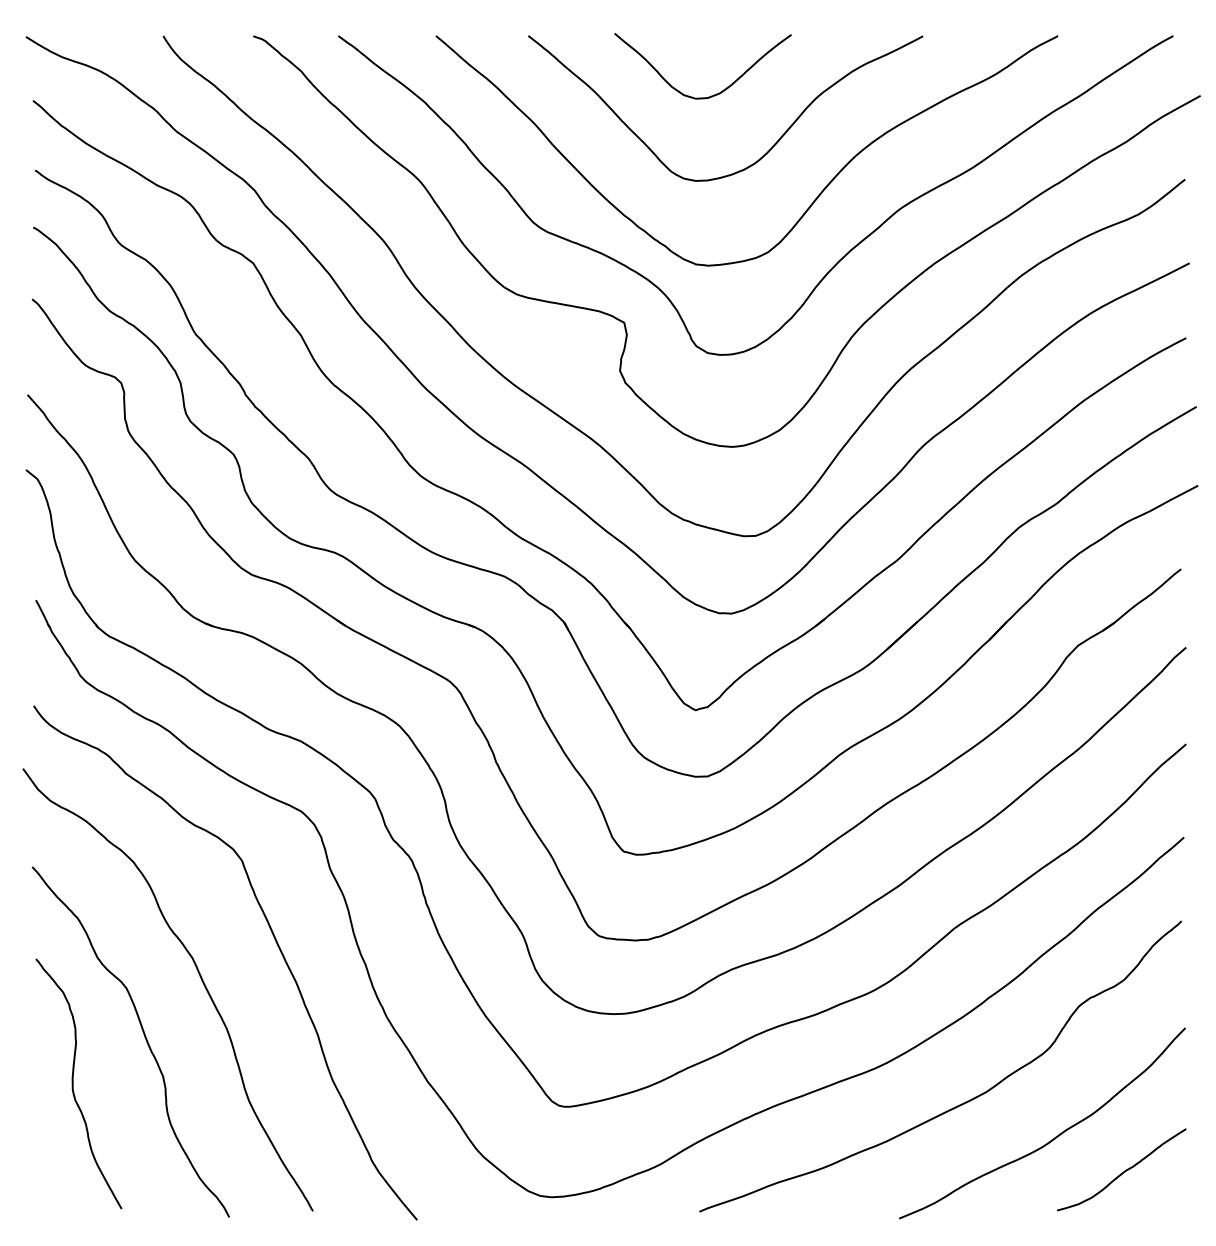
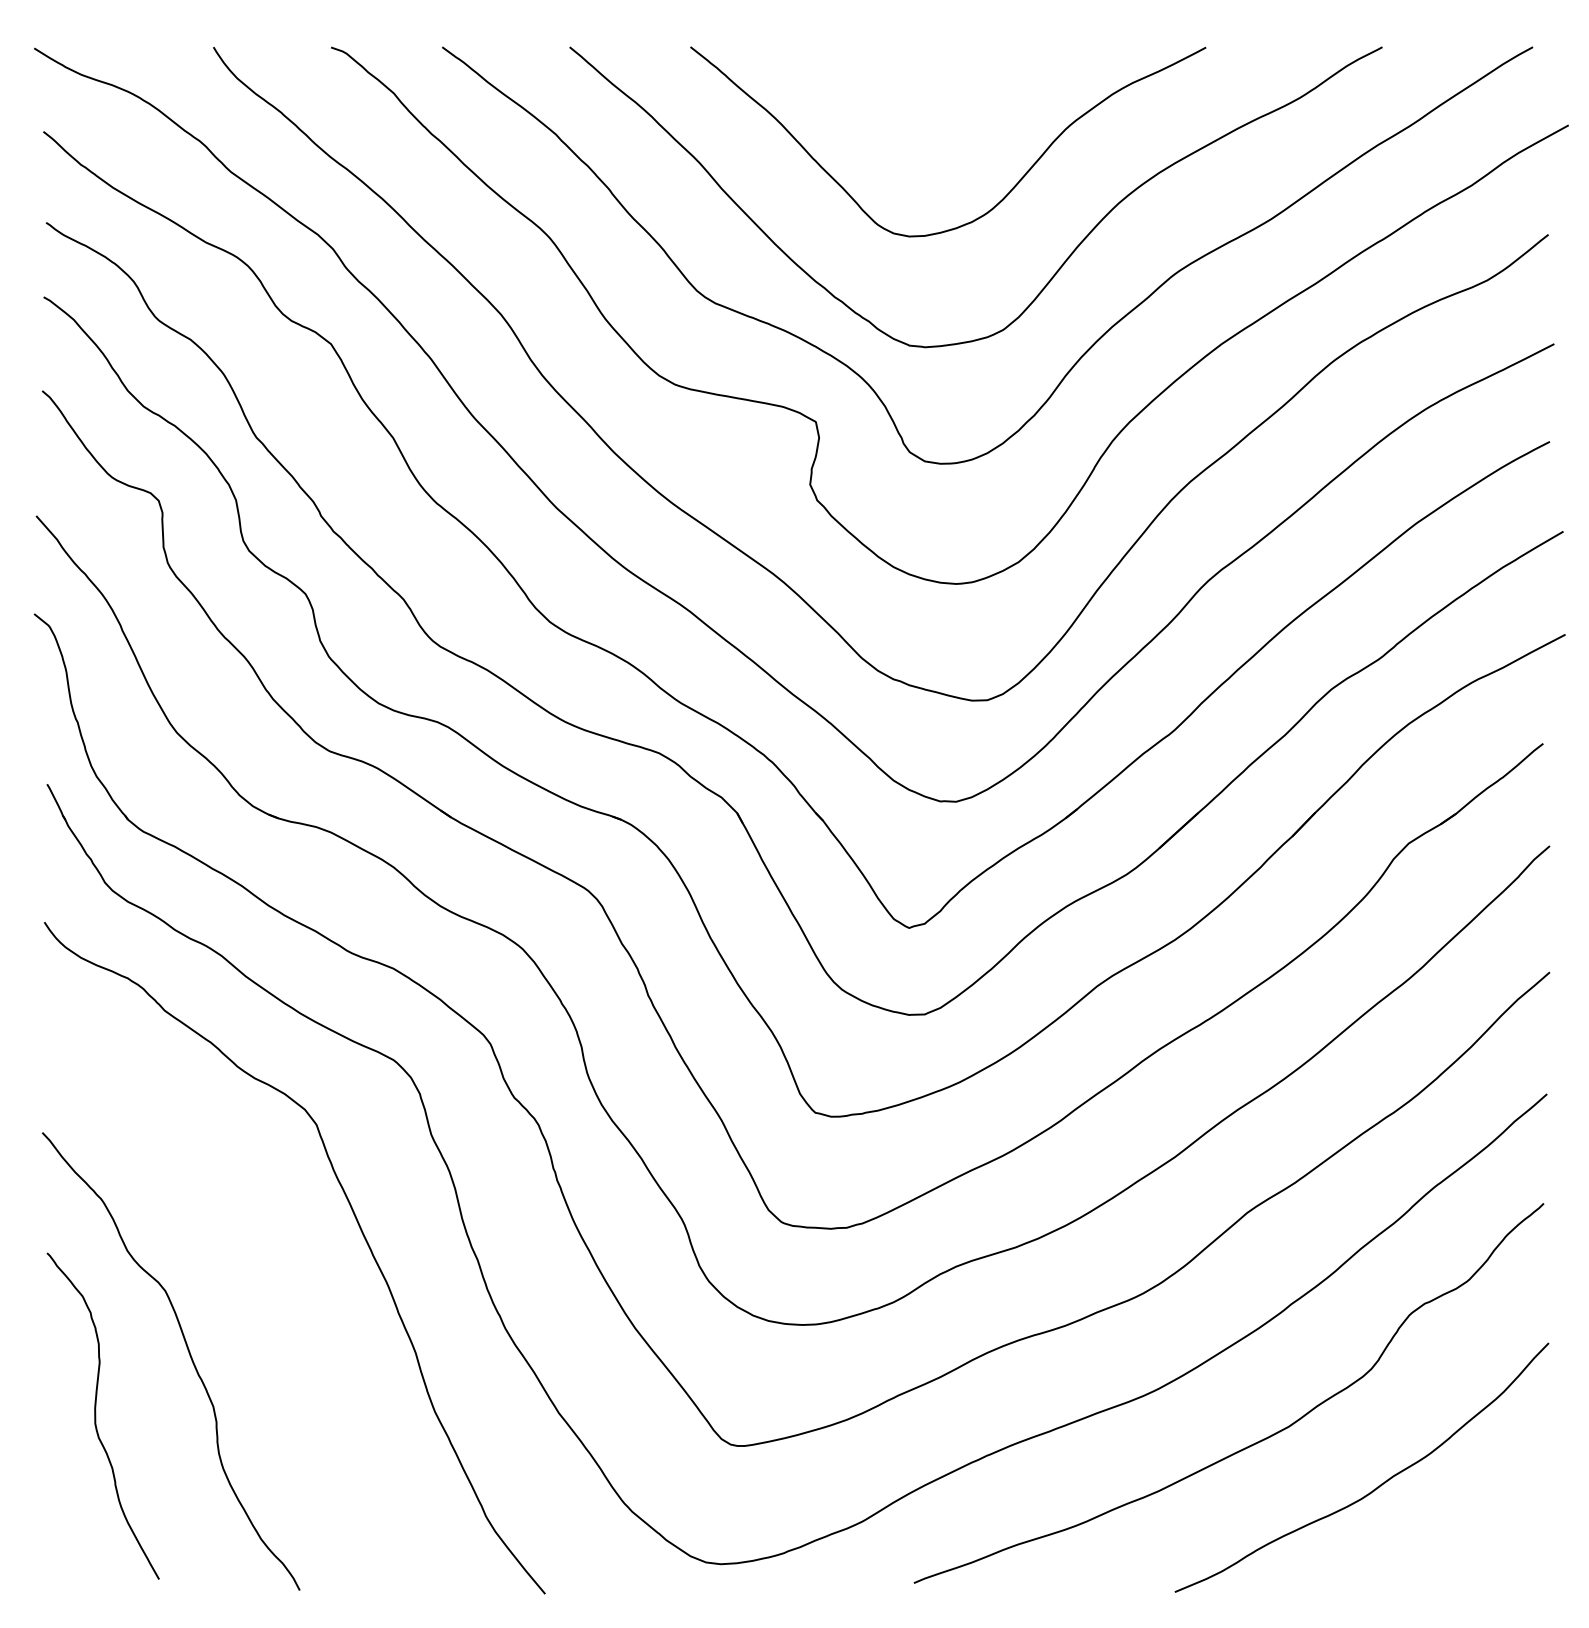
curve: (712, 95) -> (931, 124), removed
curve: (199, 975) -> (260, 1274), removed
curve: (1122, 1172) -> (1466, 1531), removed

